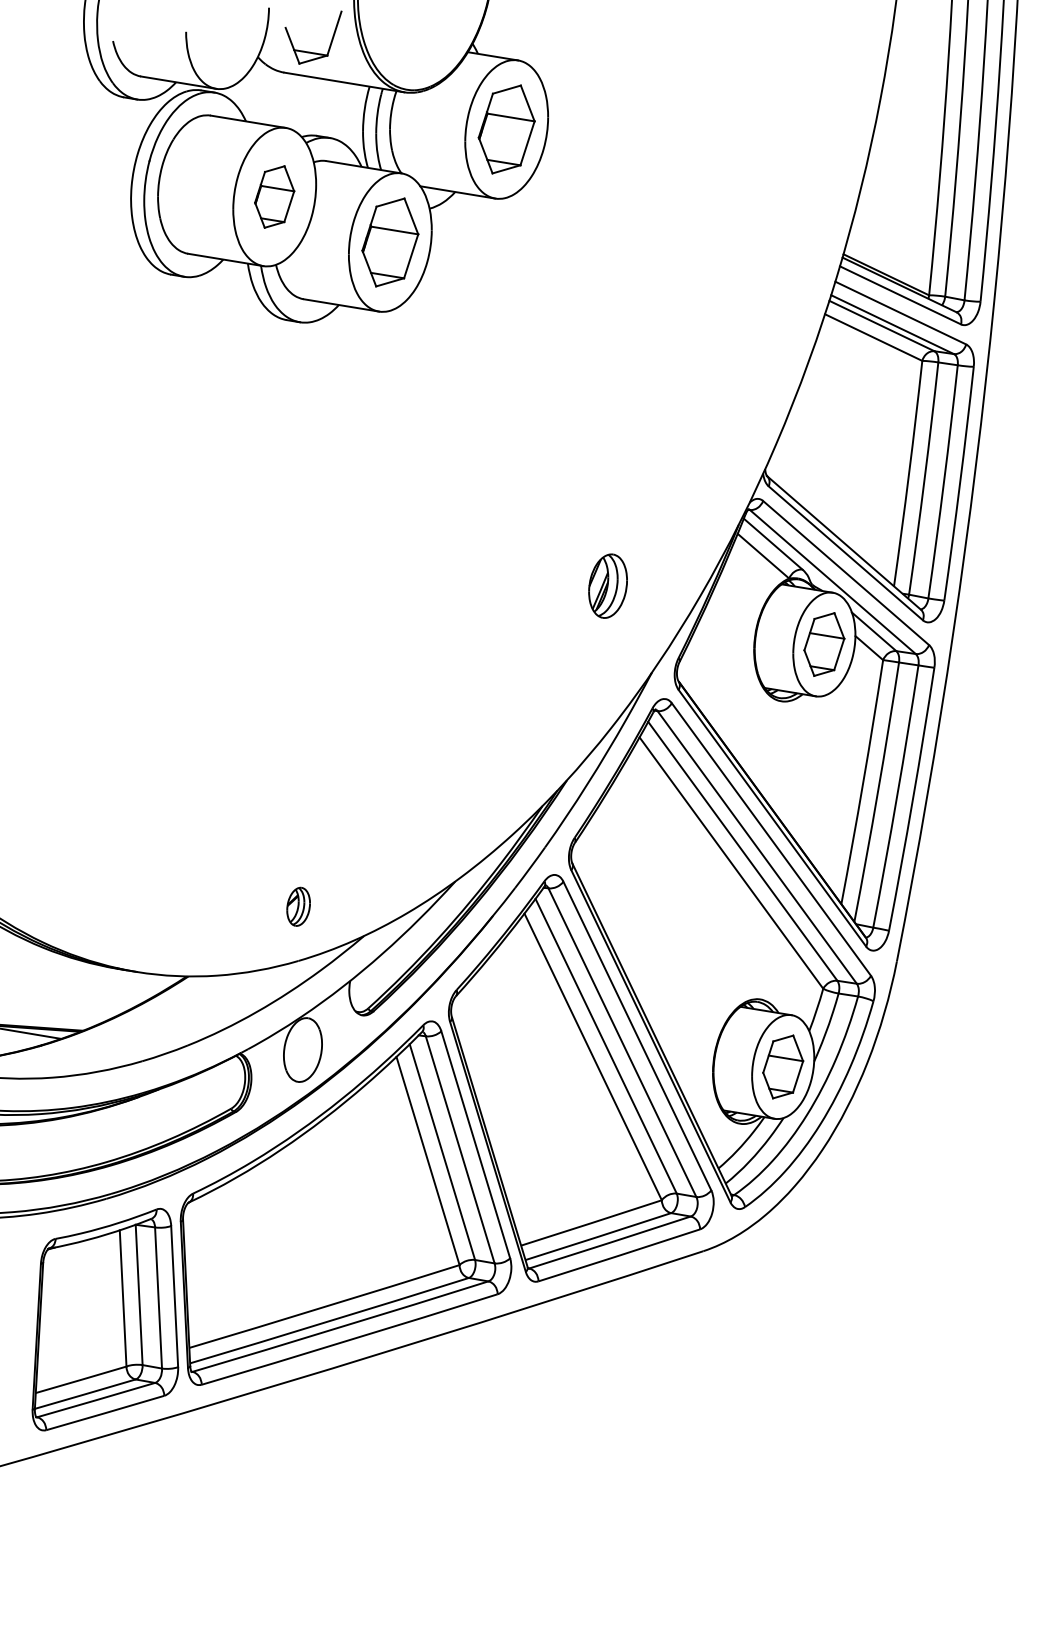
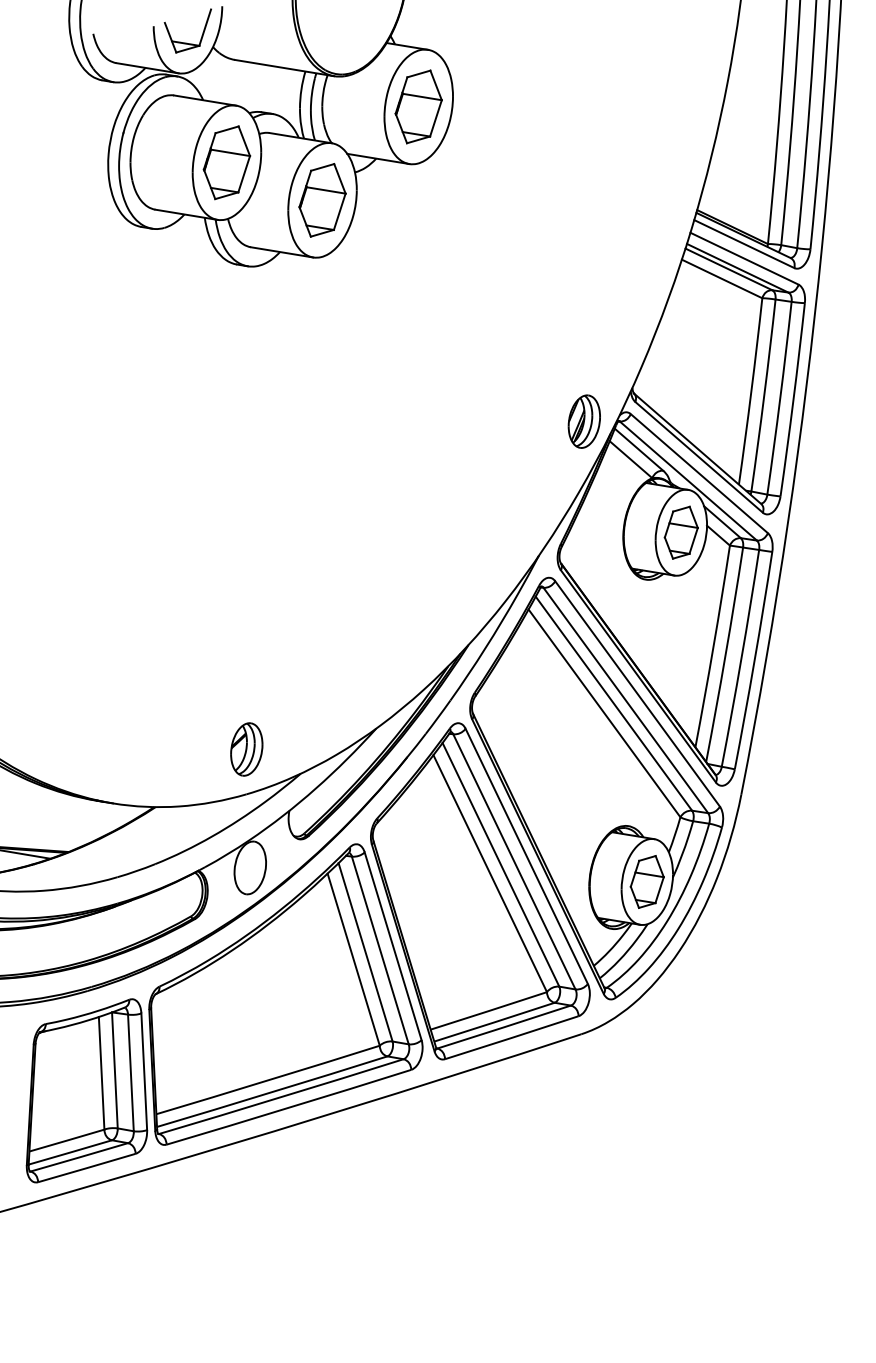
part: (310, 51) -> (185, 42), moved
part: (274, 196) -> (226, 162), size x1.43
part: (607, 585) -> (583, 421), moved
part: (298, 906) -> (246, 749), size x1.67

